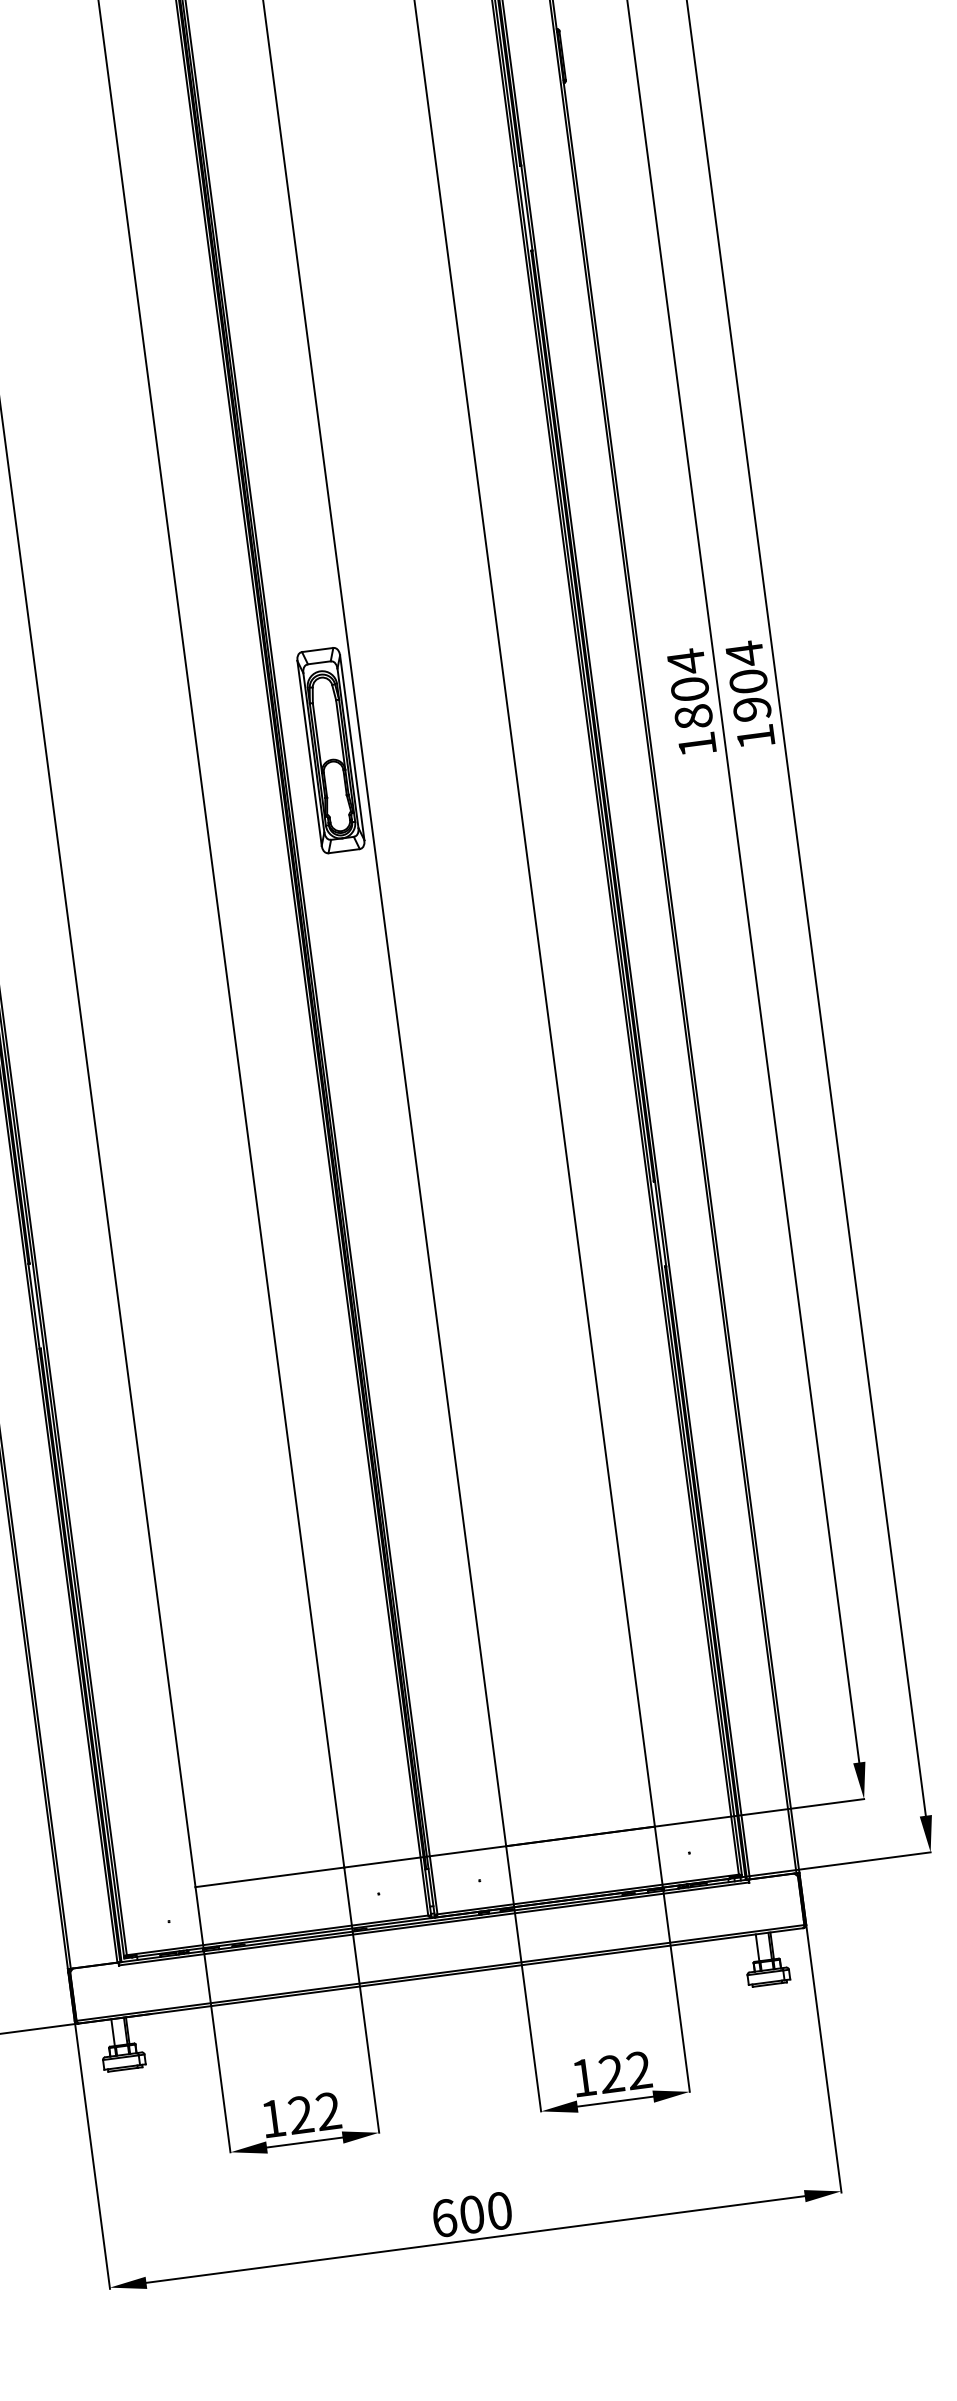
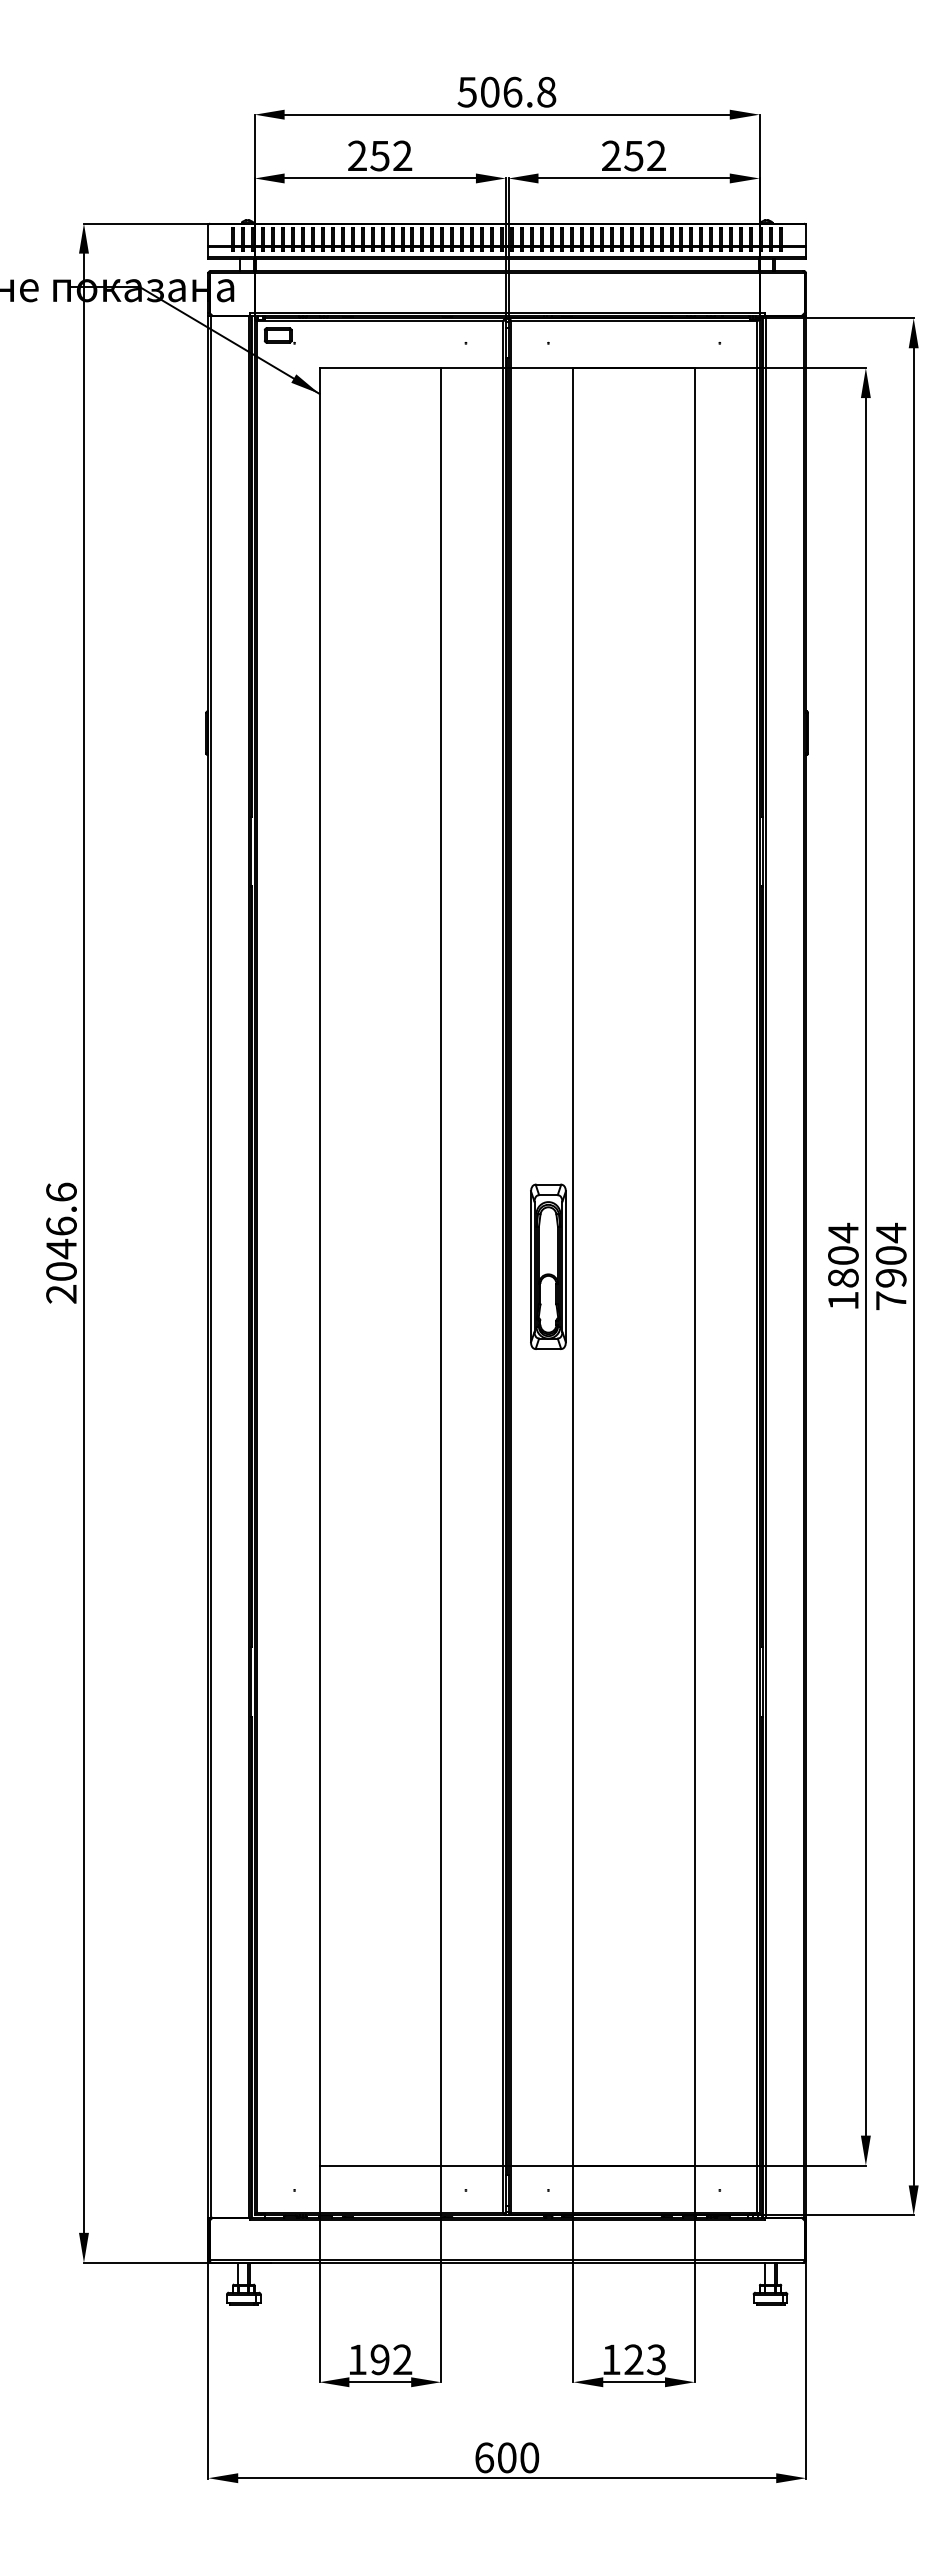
text: (756, 736) -> (891, 1300), 1904 -> 7904
text: (638, 2071) -> (655, 2360), 122 -> 123
text: (300, 2114) -> (379, 2359), 122 -> 192

